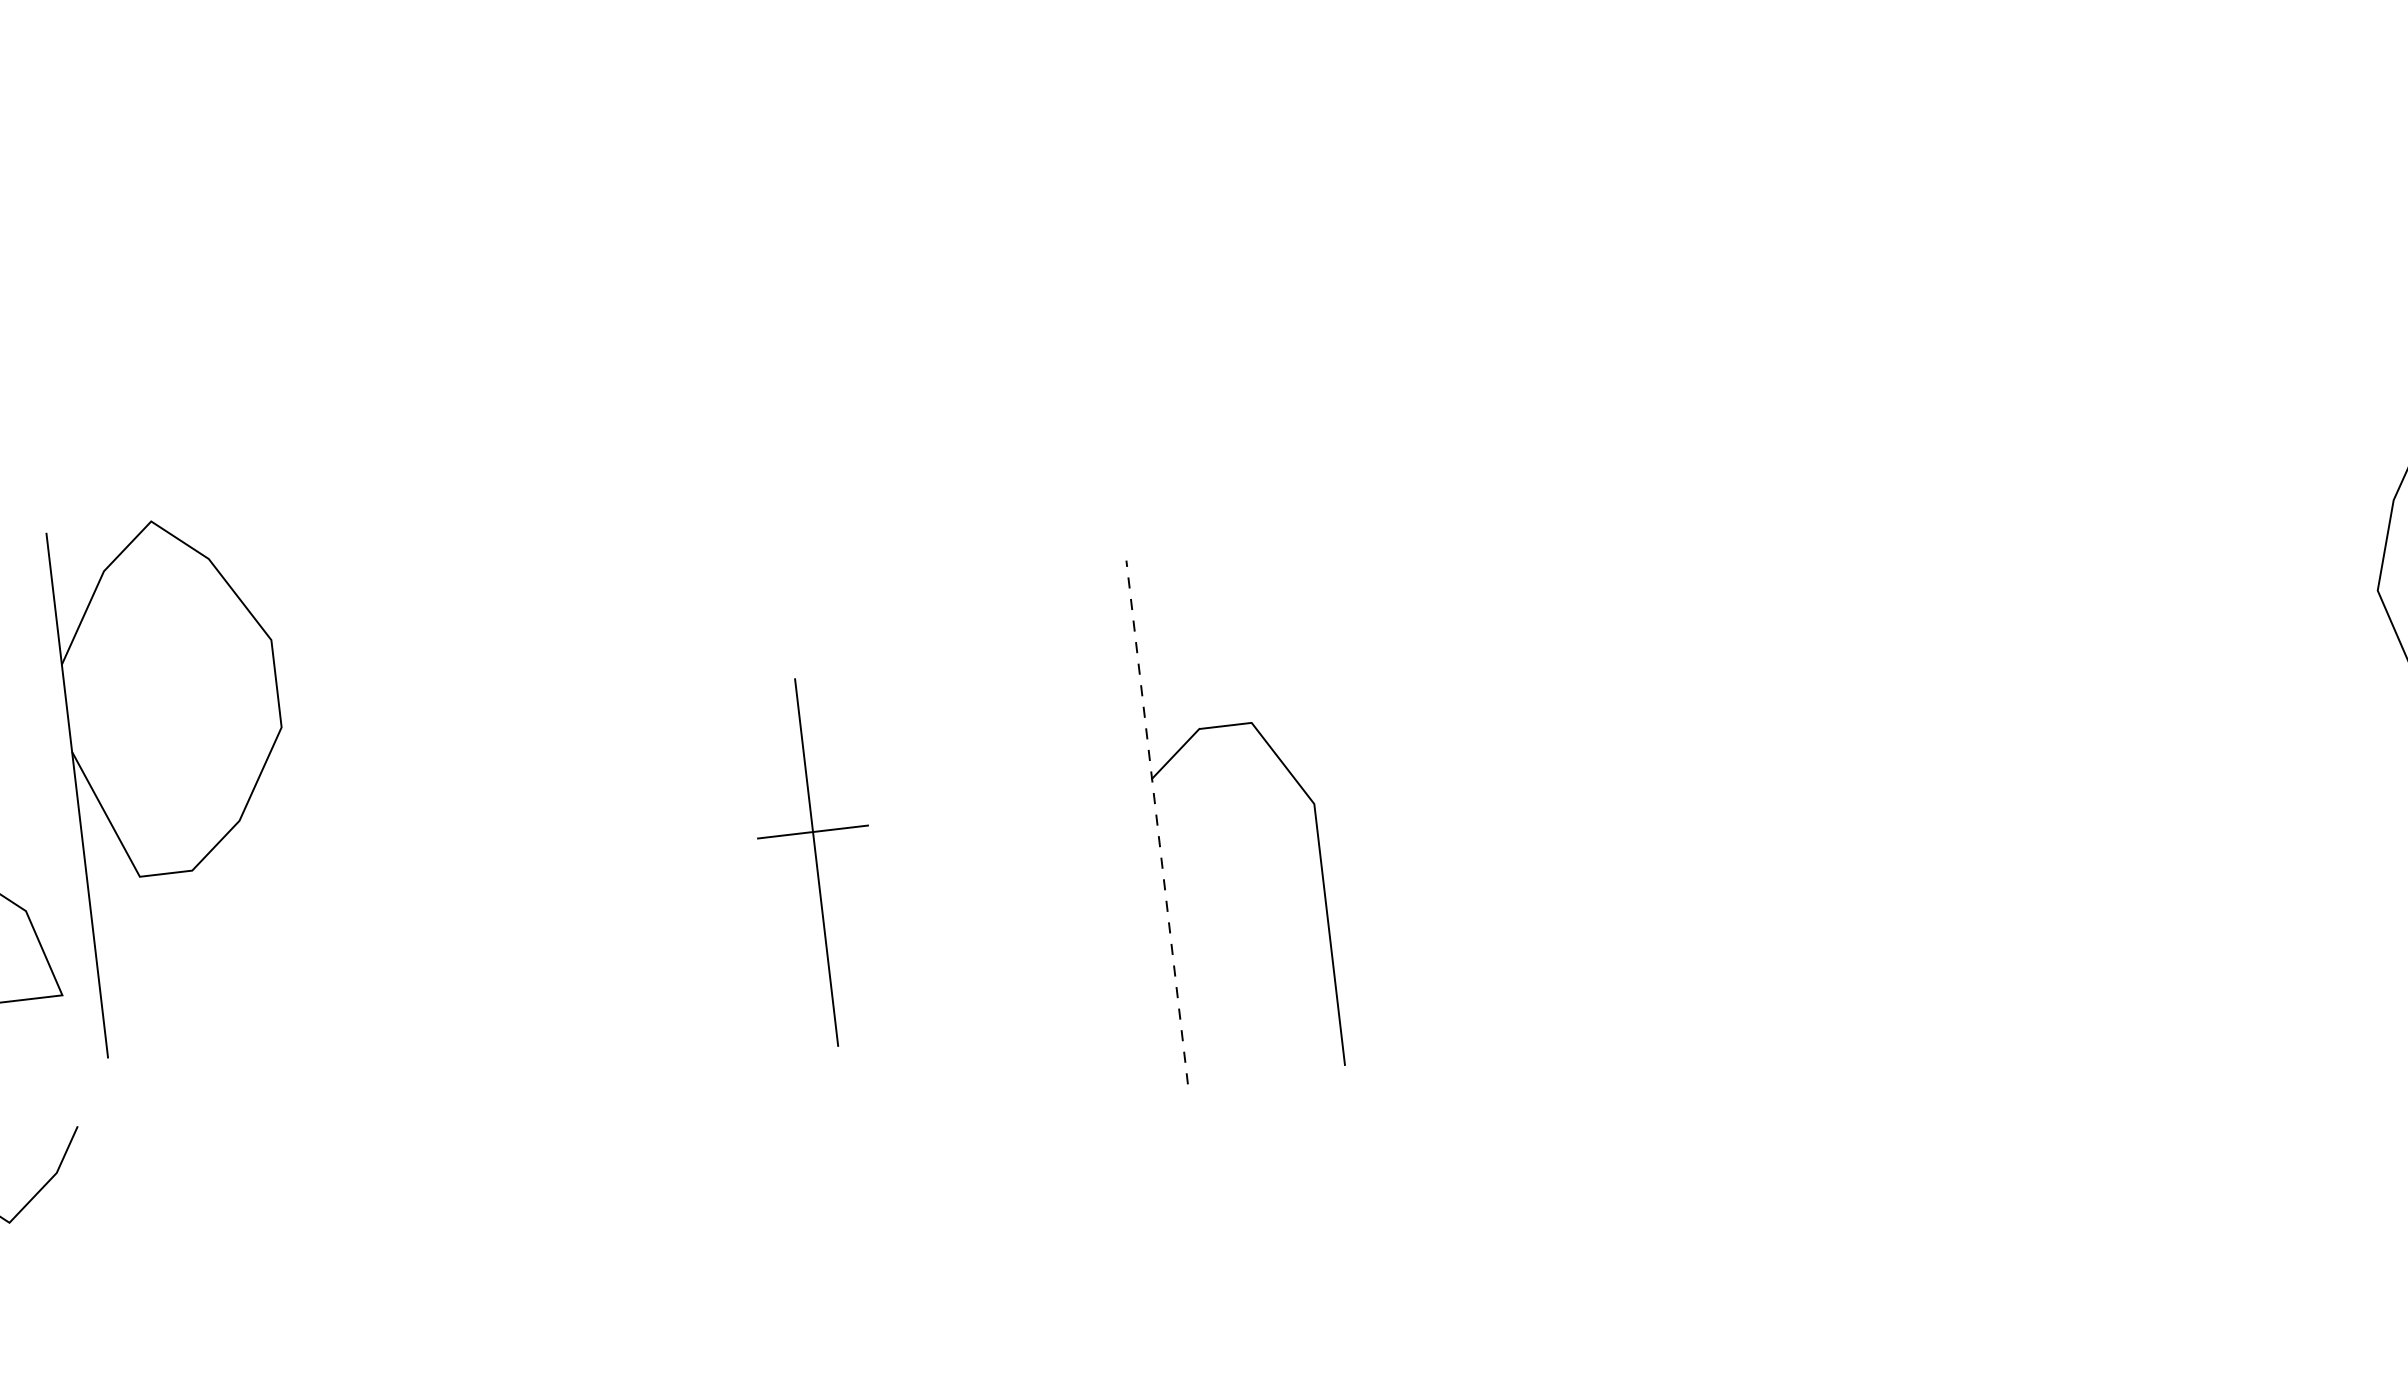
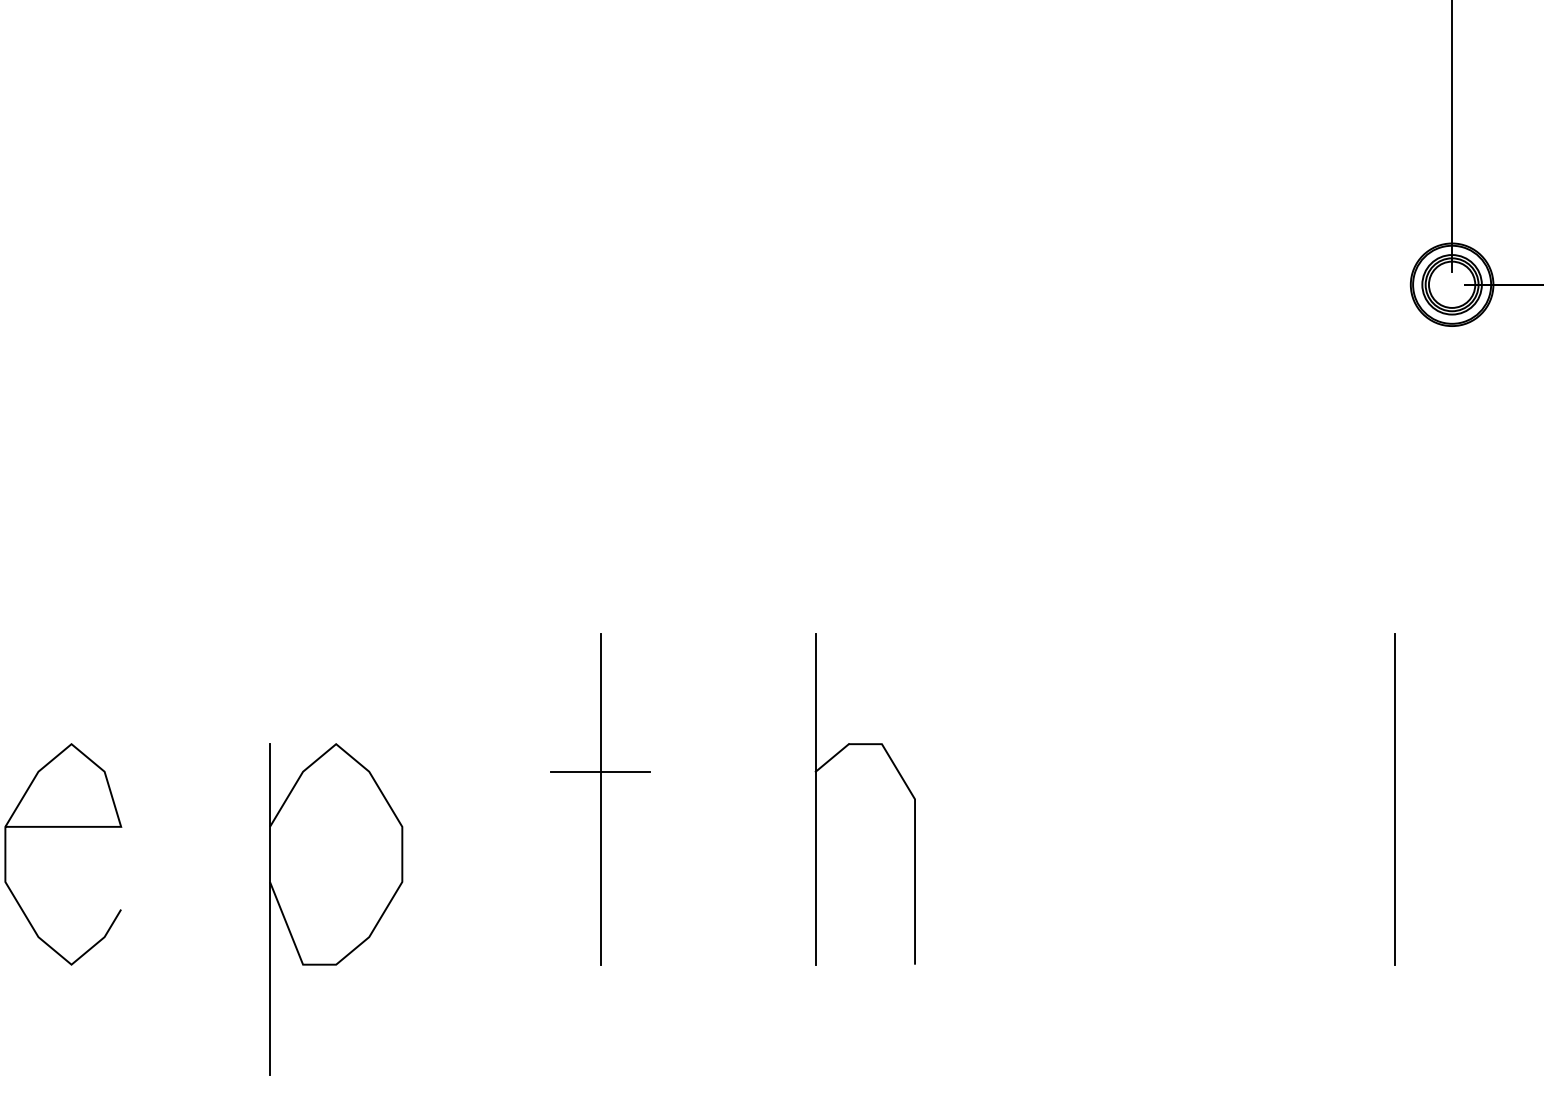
line: (2073, 713) -> (1394, 798), added
part: (182, 783) -> (336, 909), moved
line: (1156, 821) -> (815, 798), dashed -> solid
part: (816, 862) -> (600, 799), size x1.43

